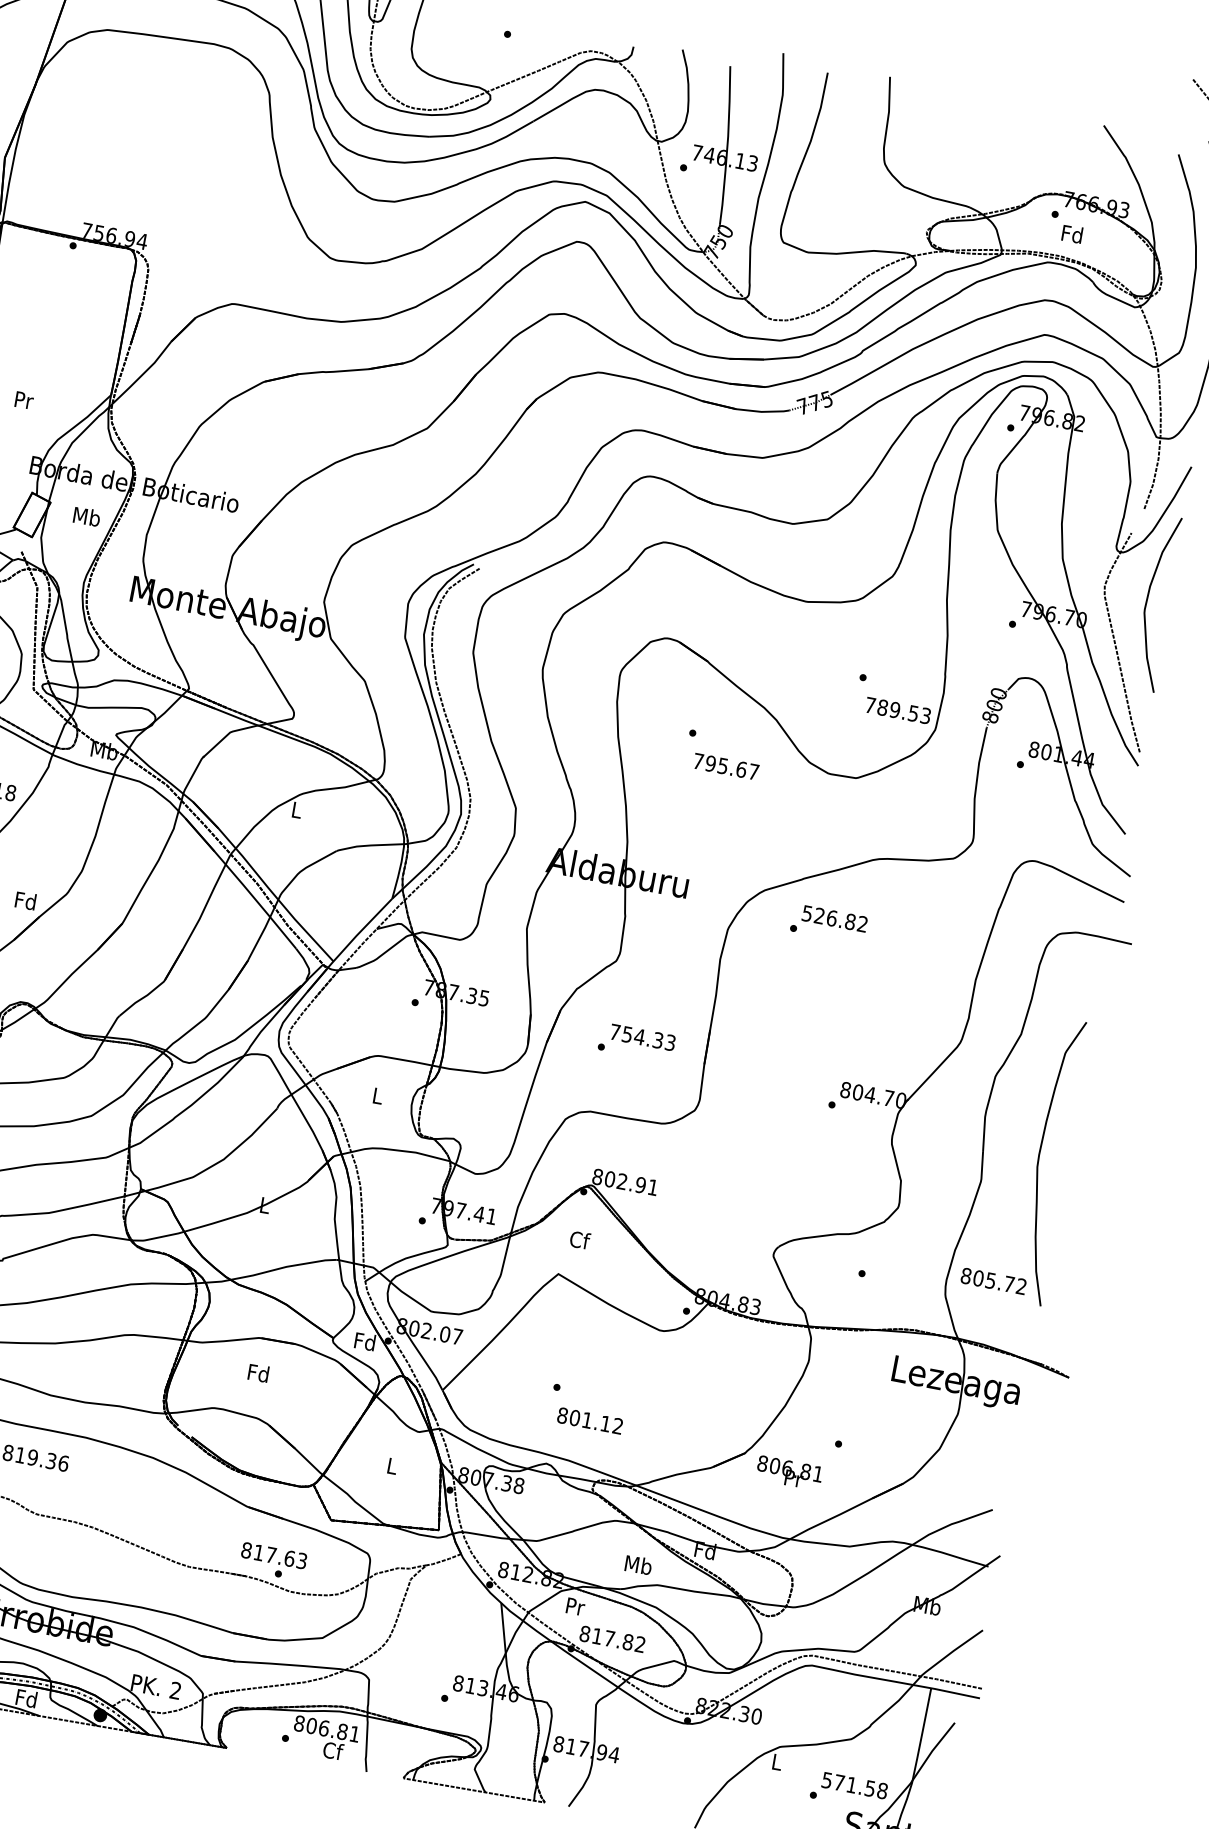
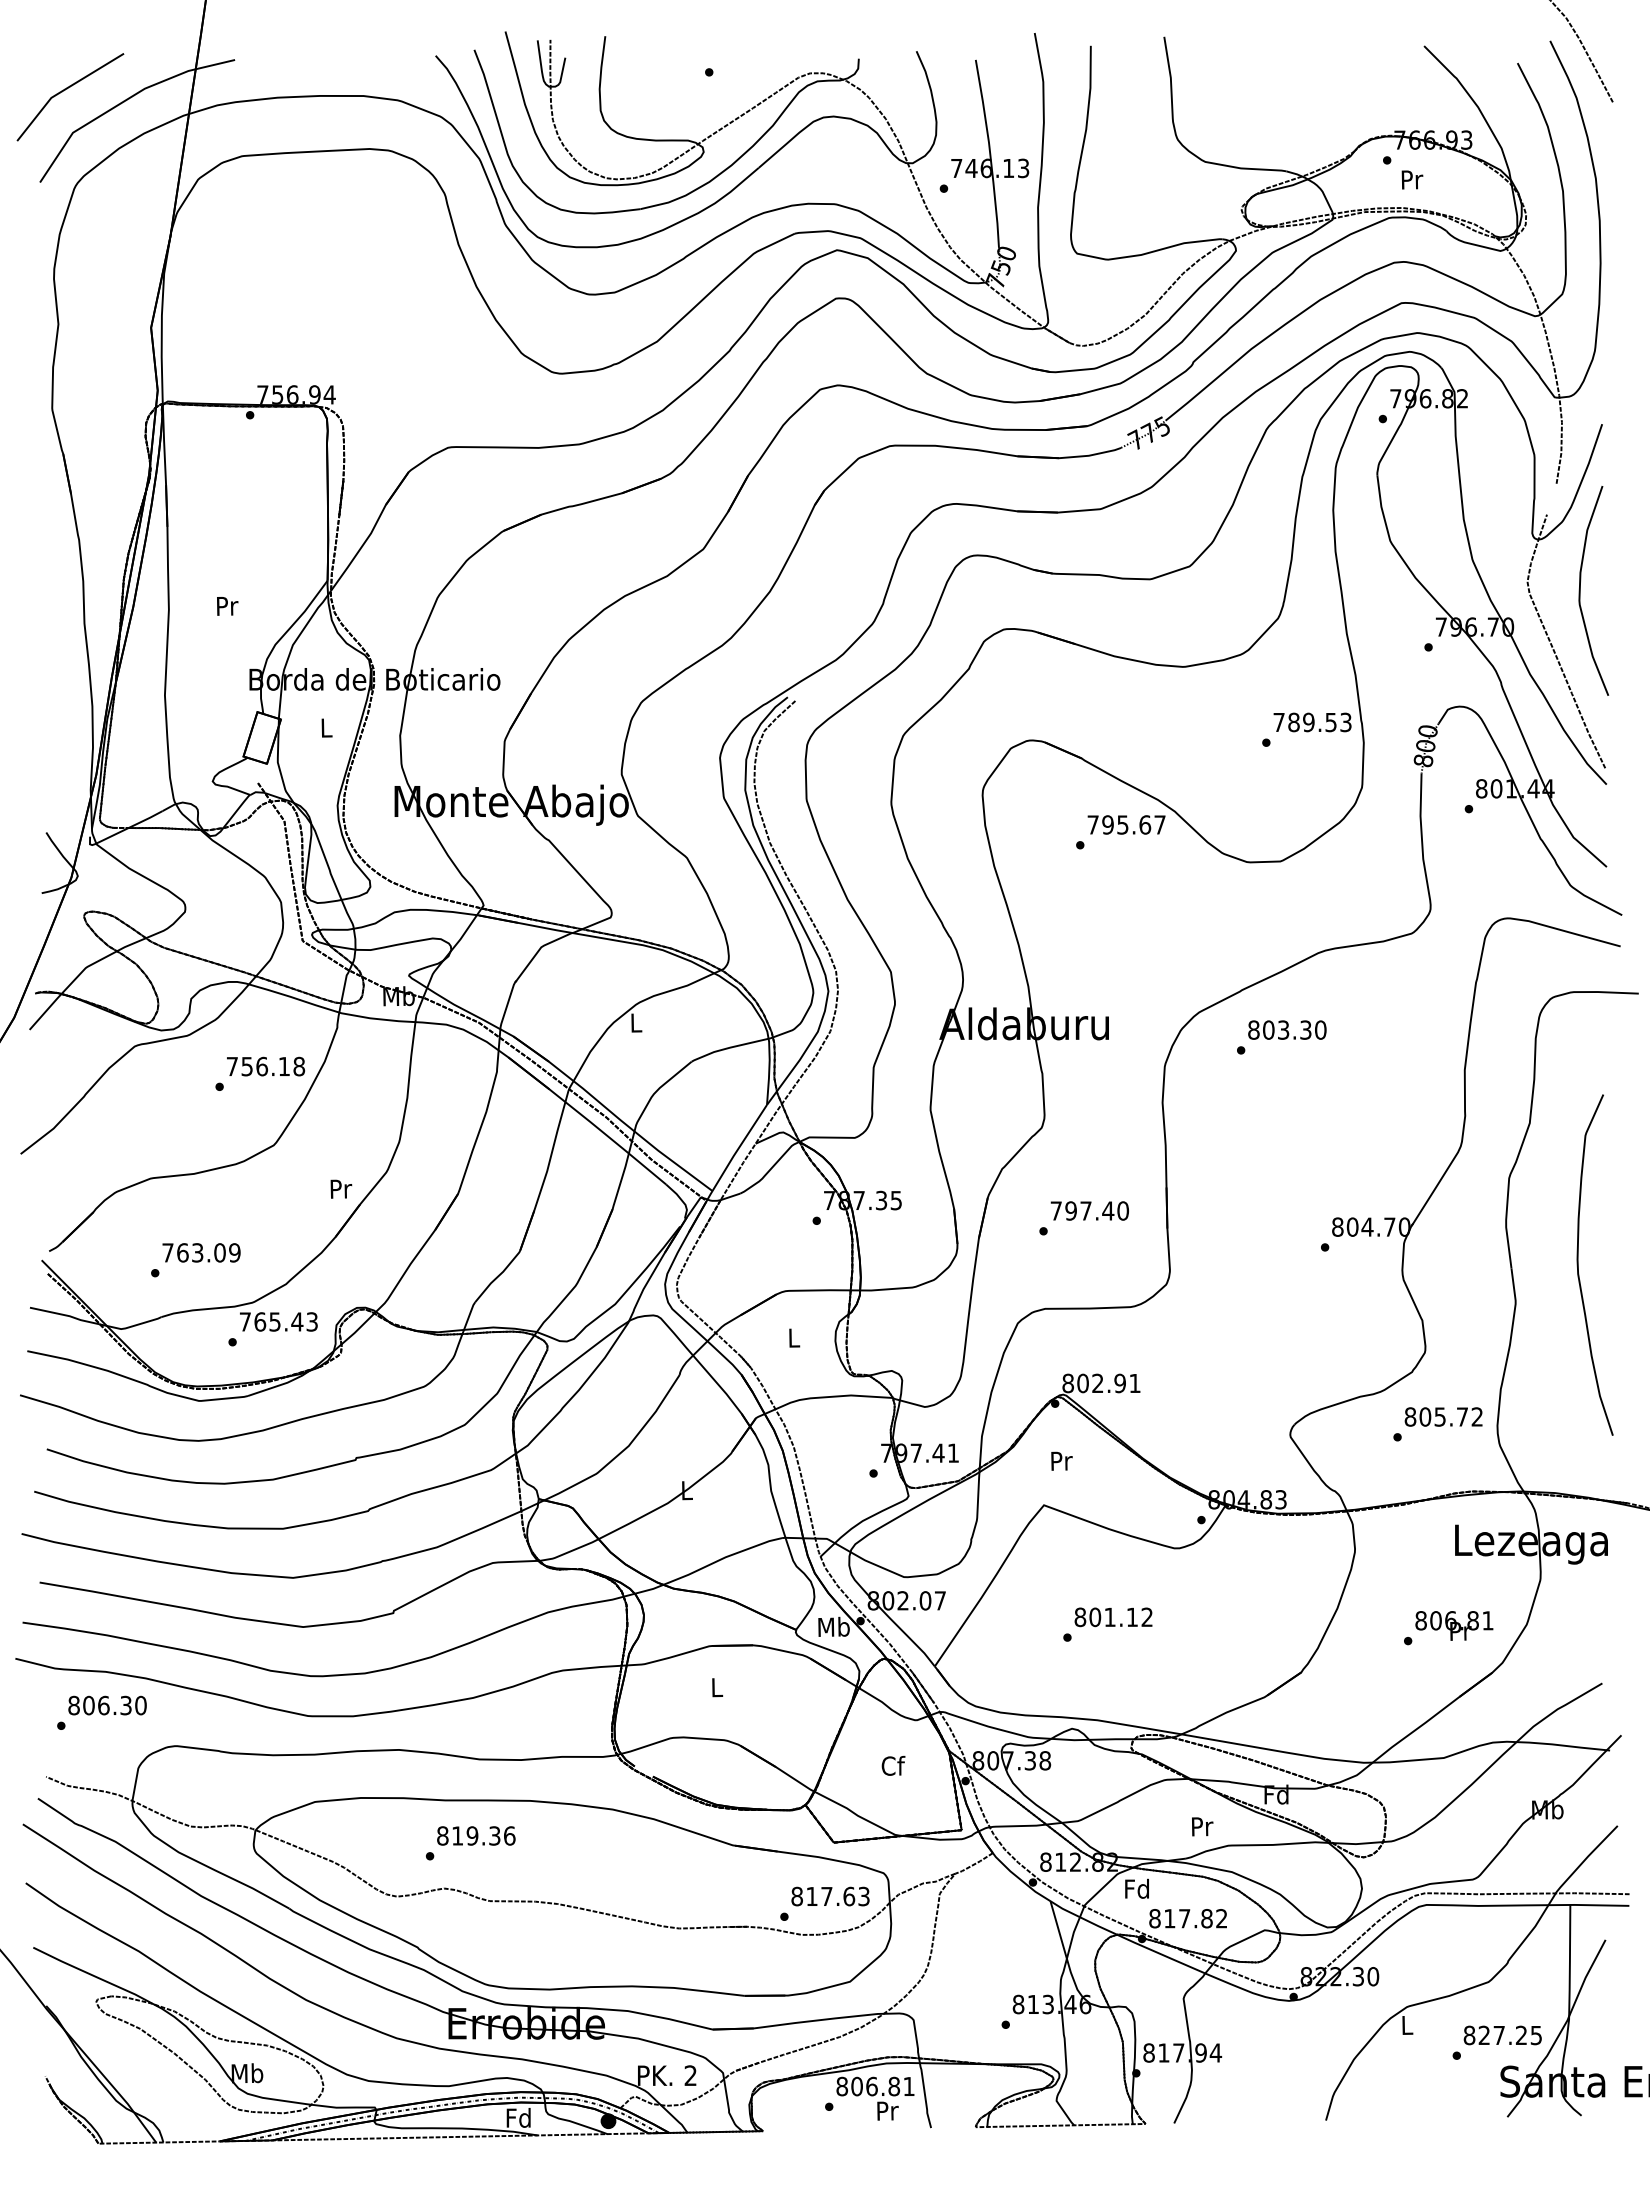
text: (1072, 234) -> (1411, 179), Fd -> Pr
text: (87, 516) -> (326, 727), Mb -> L
text: (898, 710) -> (1312, 722), moved
text: (726, 766) -> (1126, 824), moved
text: (25, 900) -> (340, 1188), Fd -> Pr
text: (835, 918) -> (1287, 1029), 526.82 -> 803.30
text: (648, 1038) -> (1096, 1210), 754.33 -> 797.40
text: (580, 1239) -> (1061, 1460), Cf -> Pr
text: (993, 1280) -> (1443, 1416), moved
text: (364, 1341) -> (833, 1626), Fd -> Mb
text: (258, 1373) -> (716, 1687), Fd -> L
text: (590, 1421) -> (1113, 1617), moved
text: (392, 1465) -> (893, 1765), L -> Cf
text: (789, 1472) -> (1454, 1625), moved
text: (274, 1555) -> (830, 1896), moved
text: (638, 1565) -> (1201, 1826), Mb -> Pr
text: (574, 1606) -> (1136, 1888), Pr -> Fd
text: (333, 1750) -> (887, 2110), Cf -> Pr
text: (854, 1785) -> (1502, 2035), 571.58 -> 827.25

